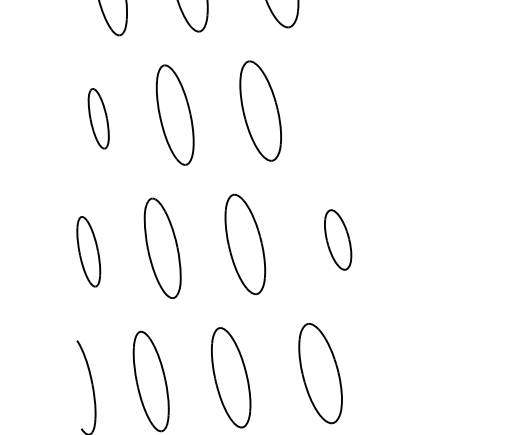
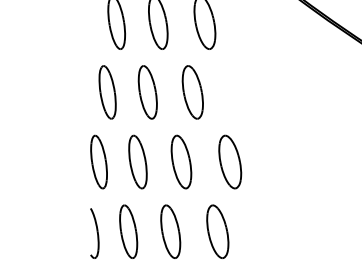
part: (98, 118) -> (107, 92), size x1.67
part: (338, 238) -> (230, 161), size x1.67
part: (87, 250) -> (98, 161), size x1.43

